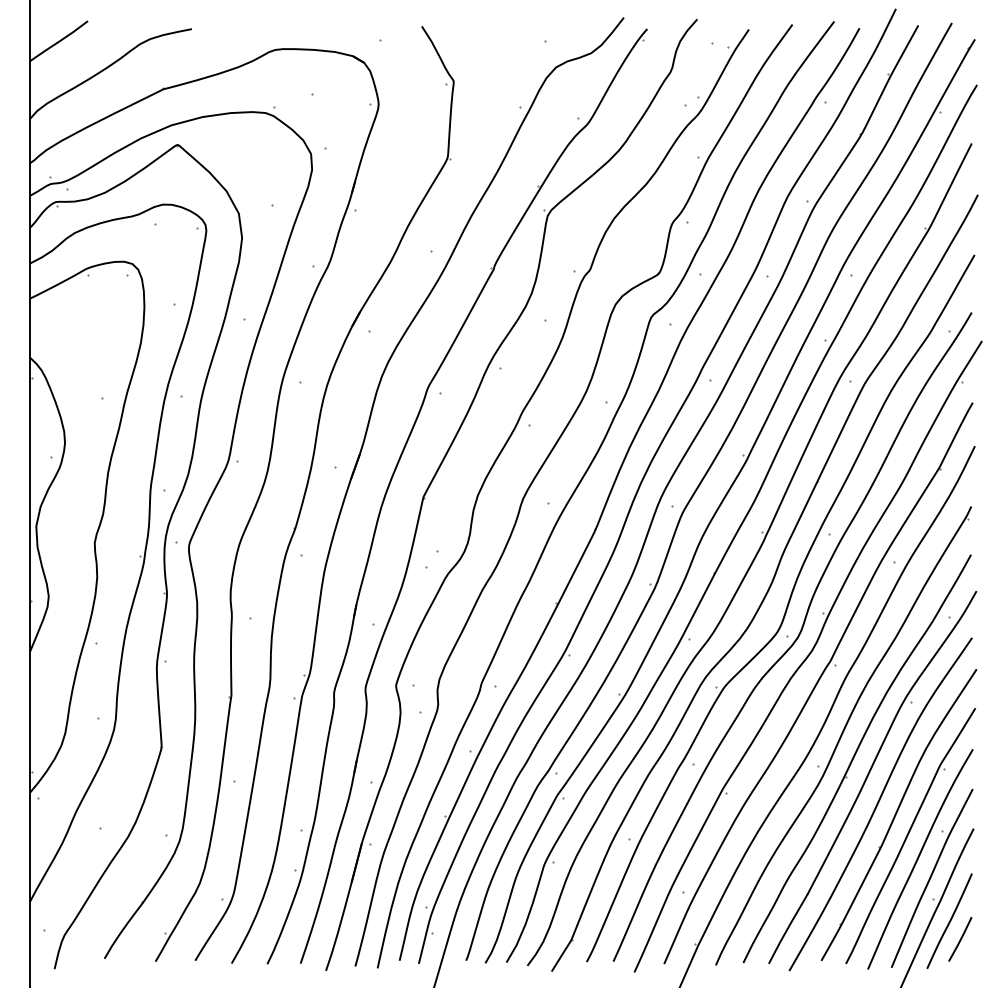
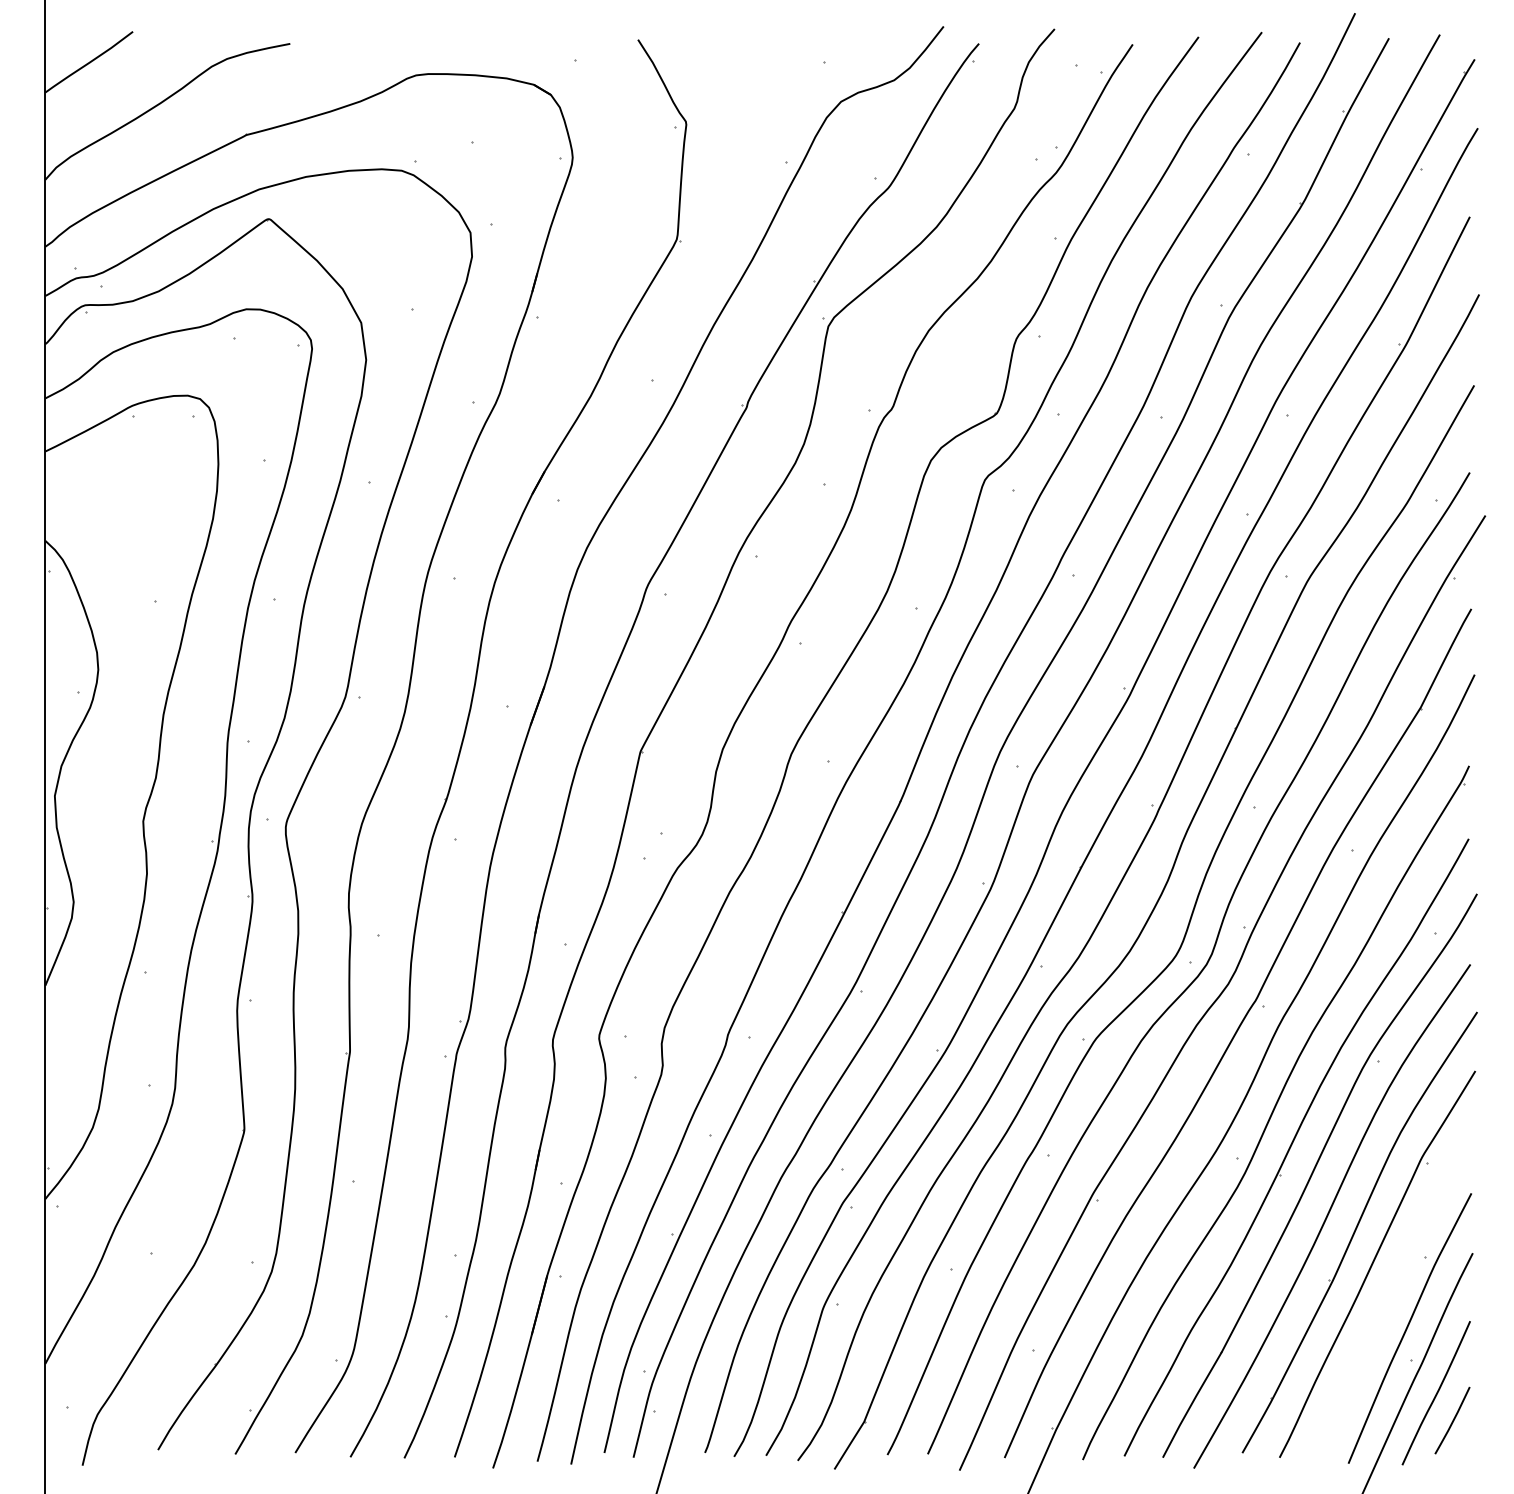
curve: (918, 859) -> (1389, 1299), removed

